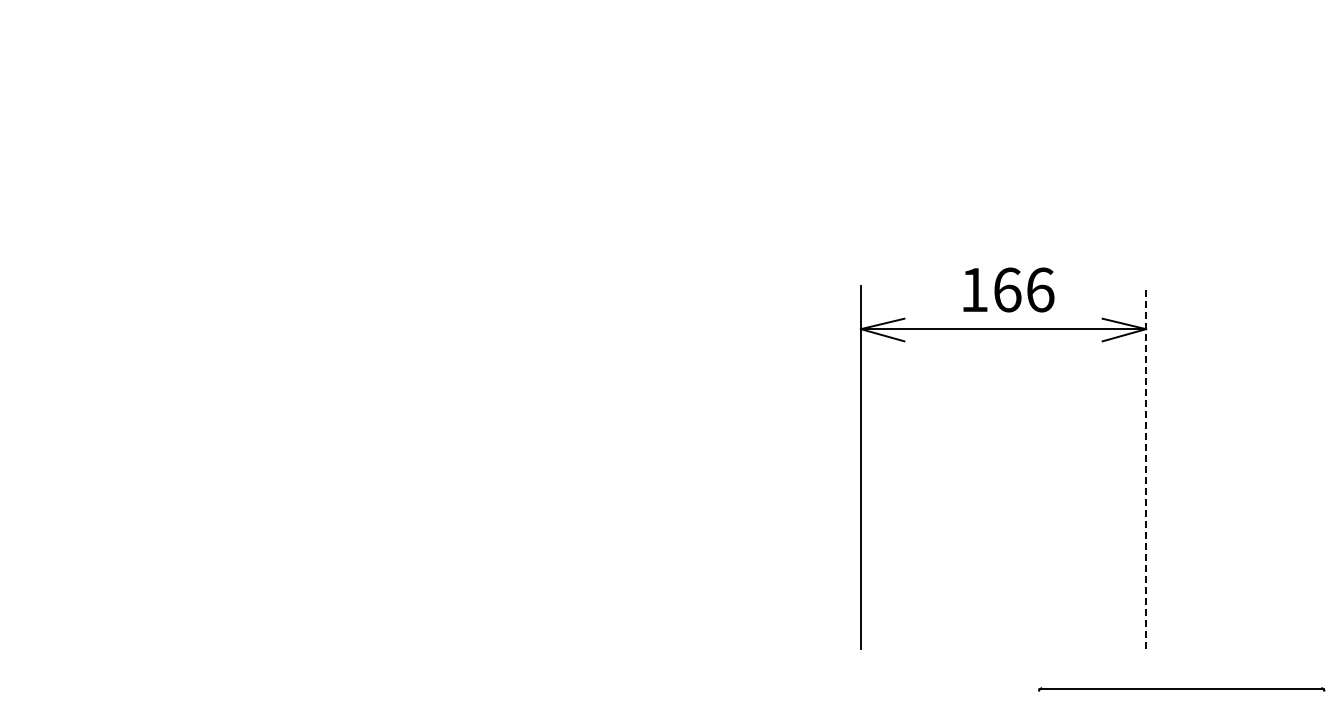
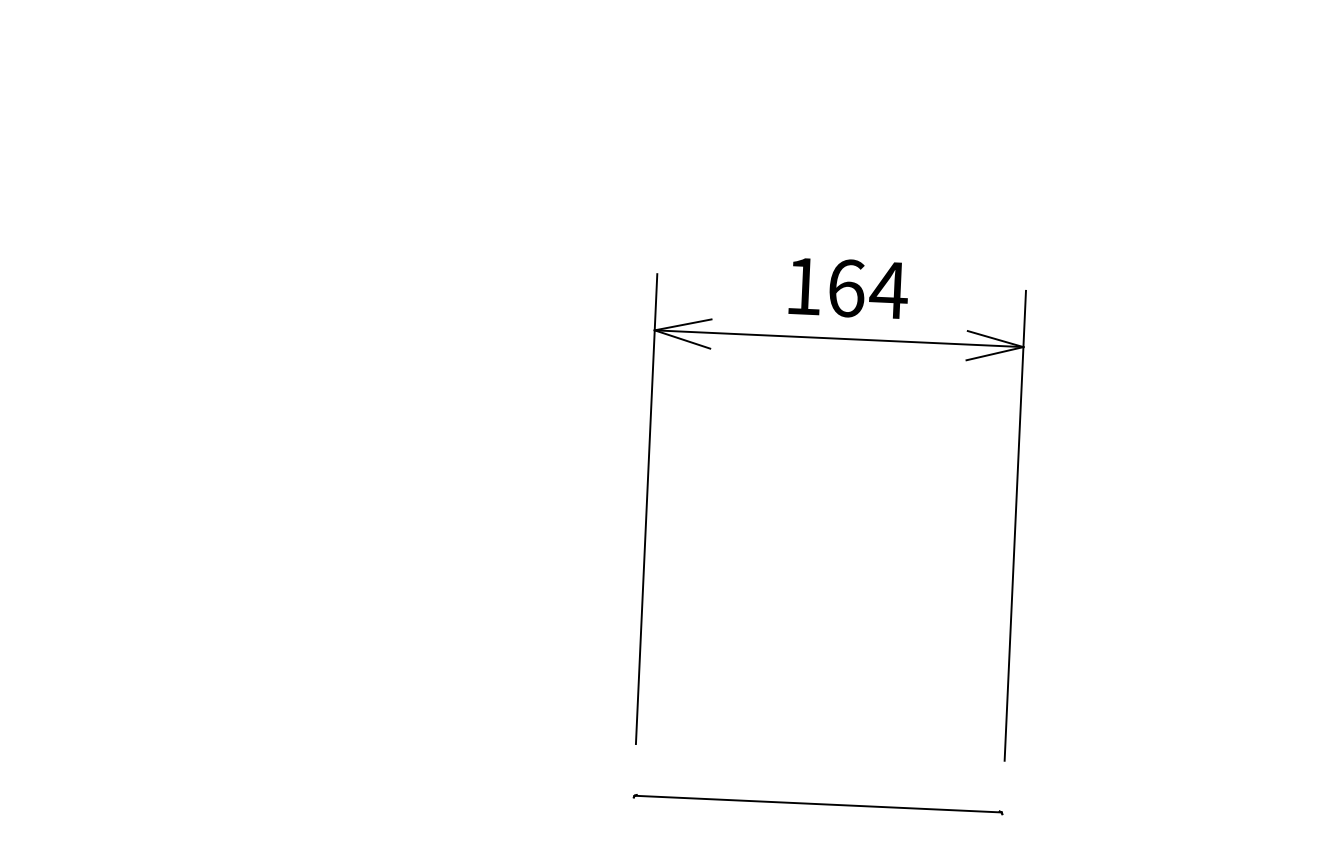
text: (1040, 289) -> (889, 289), 166 -> 164
line: (1146, 467) -> (1015, 525), dashed -> solid
part: (1181, 689) -> (817, 804), moved

